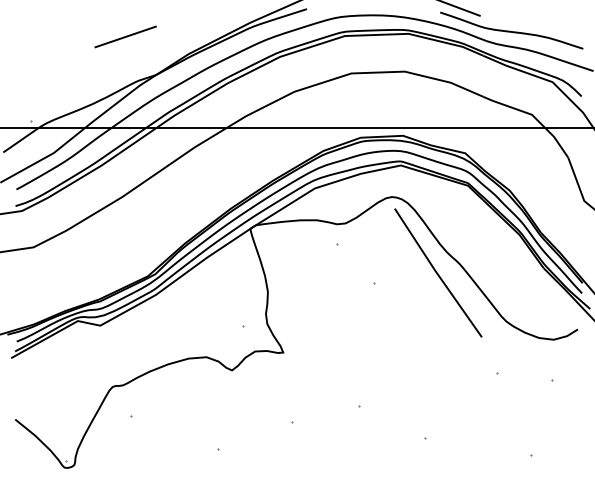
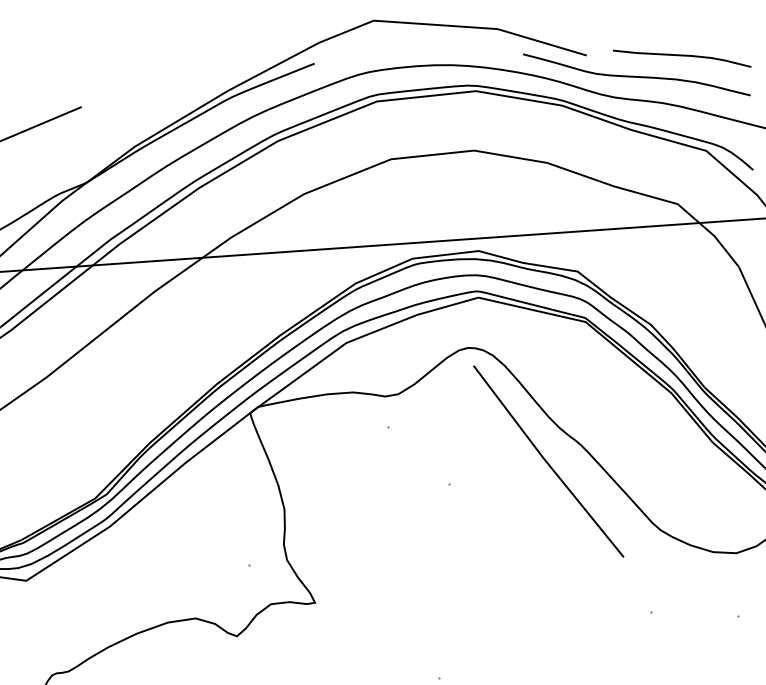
curve: (540, 21) -> (680, 57), added

